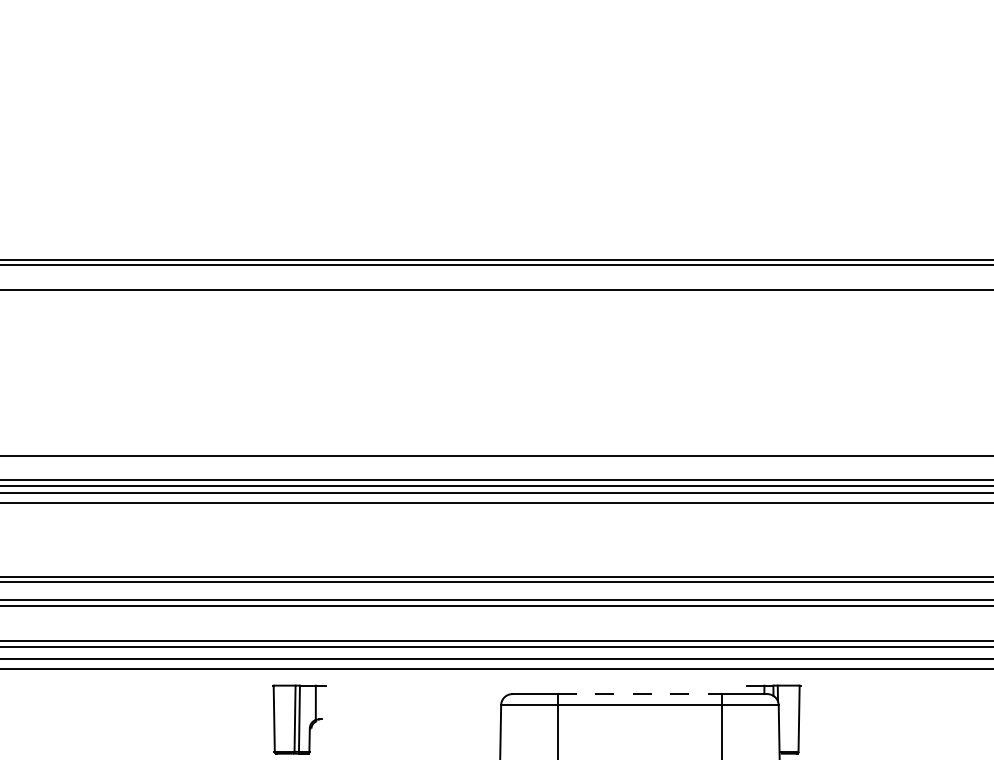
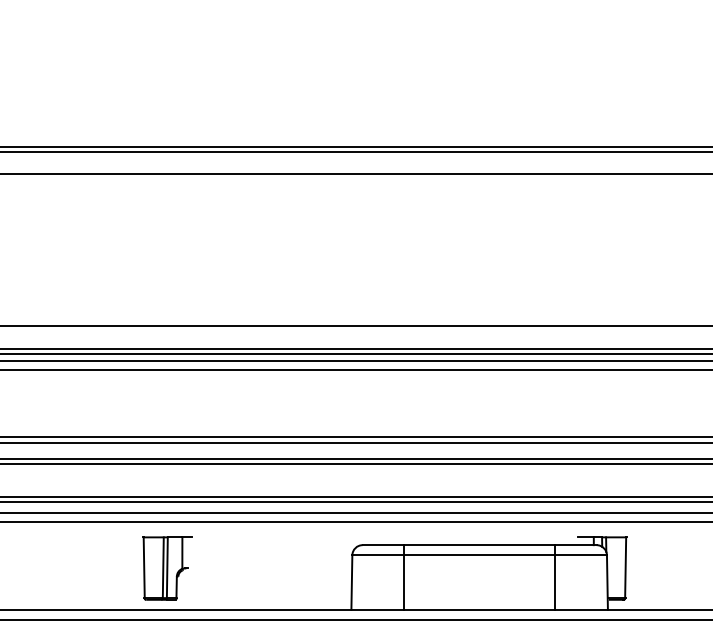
line: (640, 694) -> (480, 545), dashed -> solid

